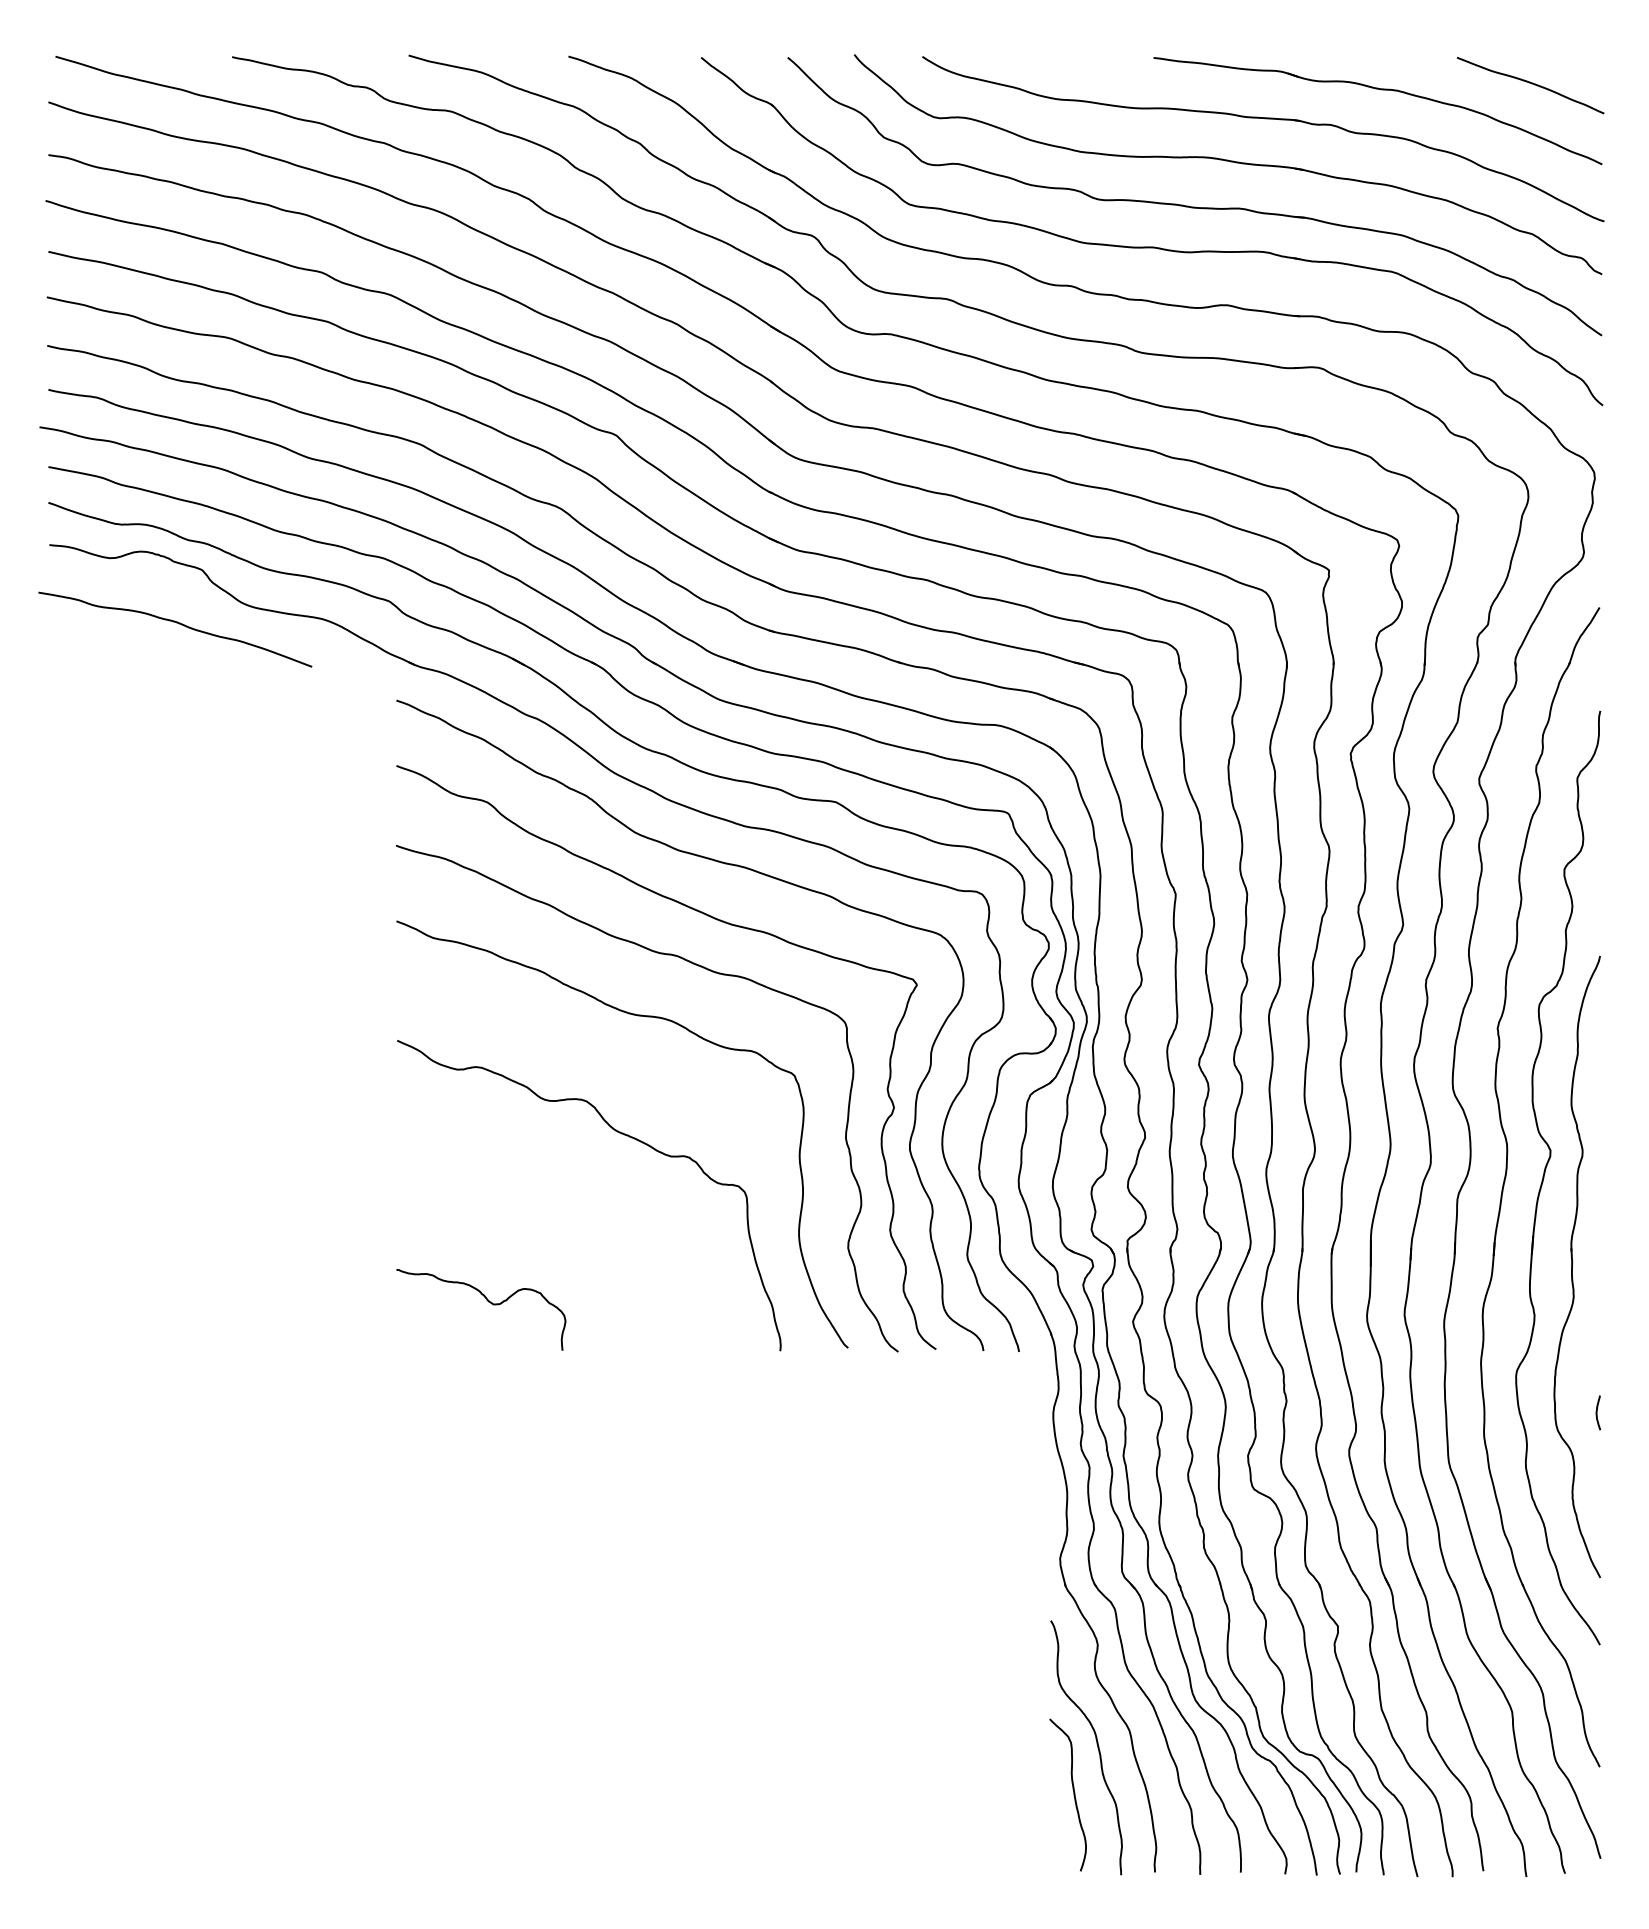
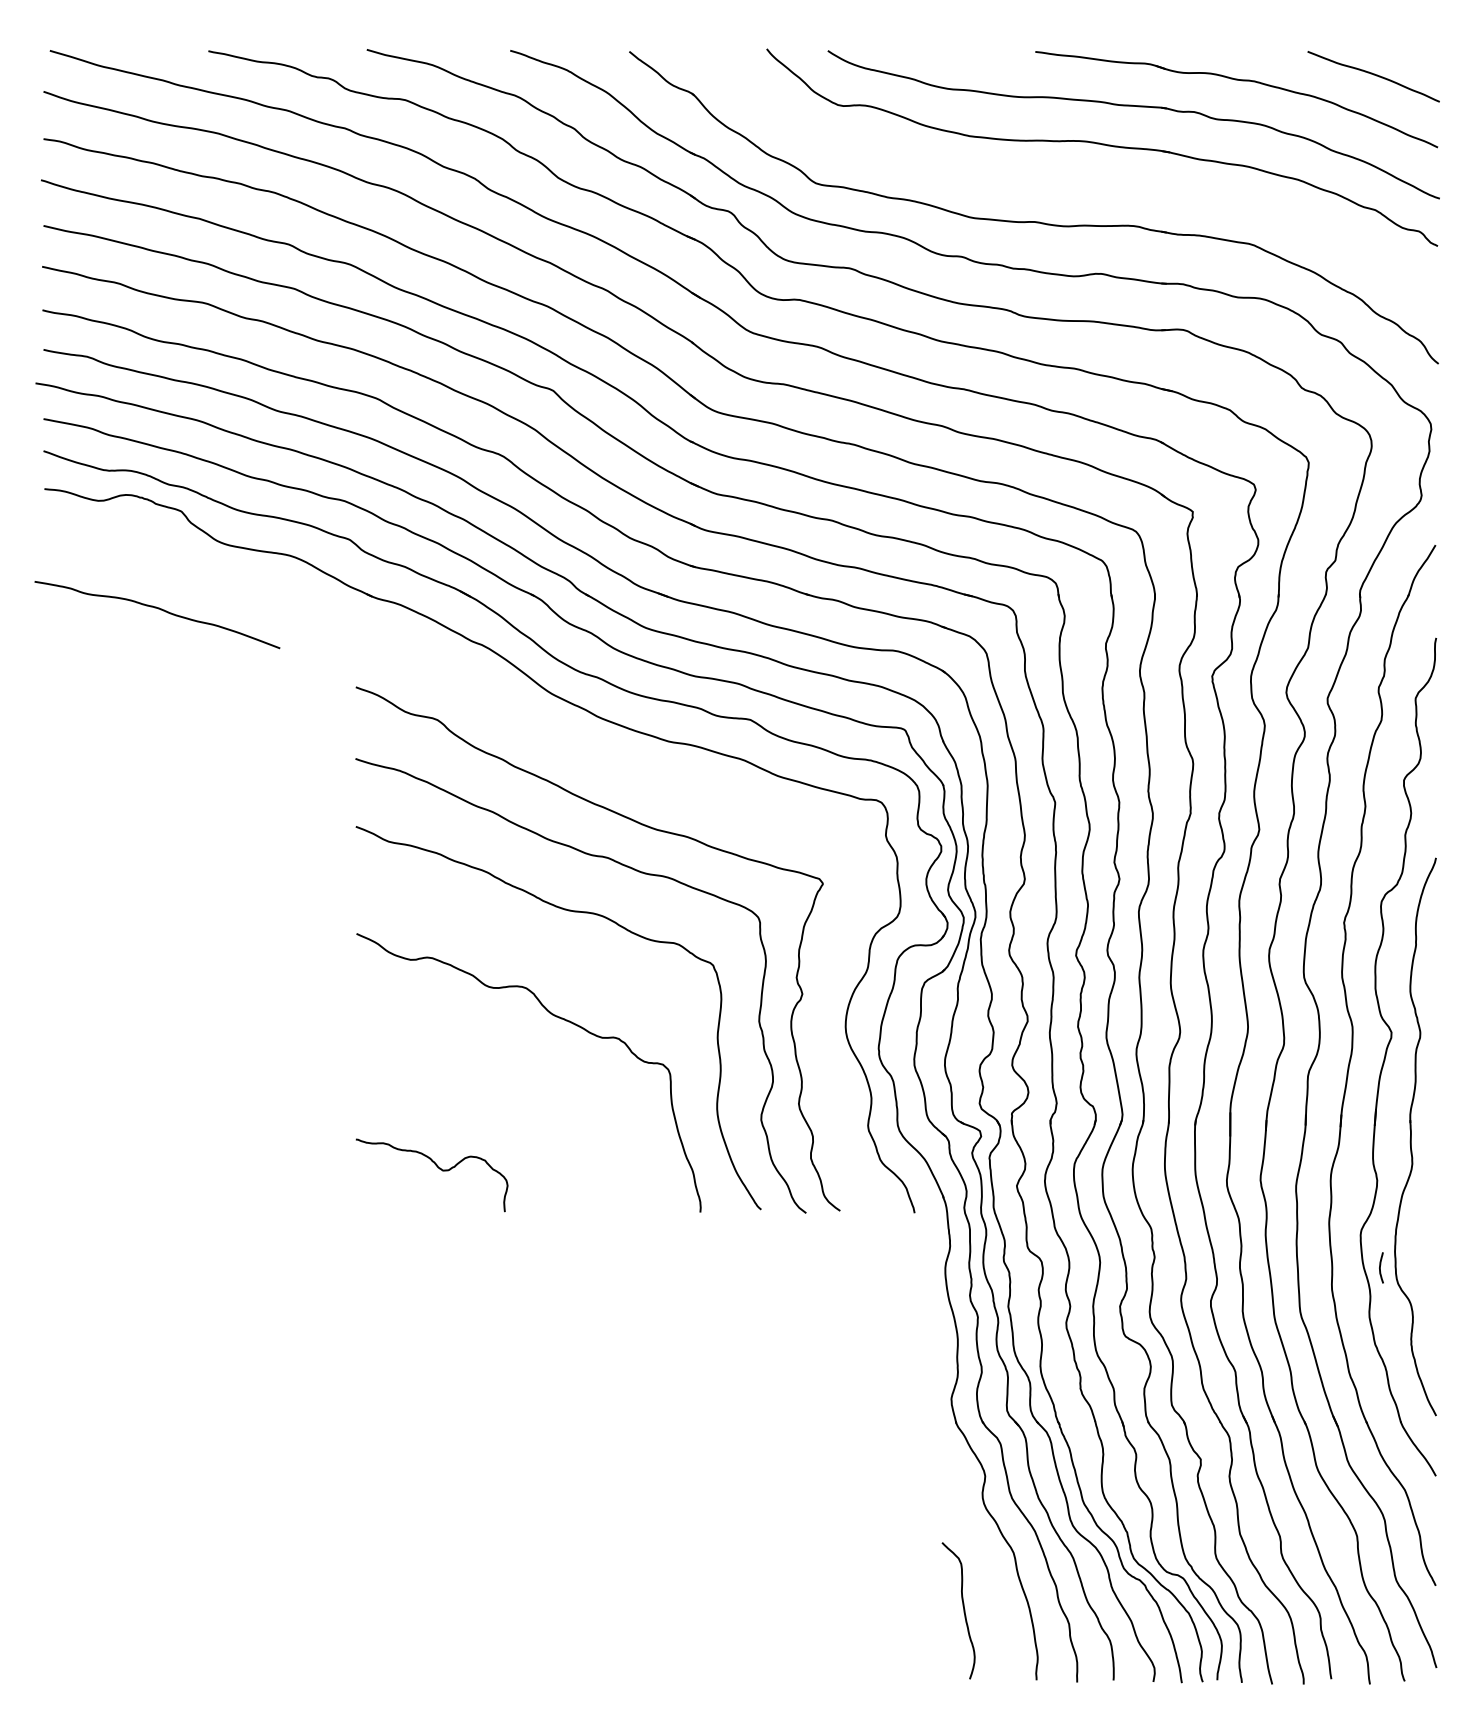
part: (1190, 205) -> (1068, 184), removed
curve: (178, 624) -> (160, 610), moved
curve: (728, 865) -> (653, 776), removed
curve: (1597, 1412) -> (1380, 1267), moved
curve: (1096, 1746) -> (984, 1567), removed

